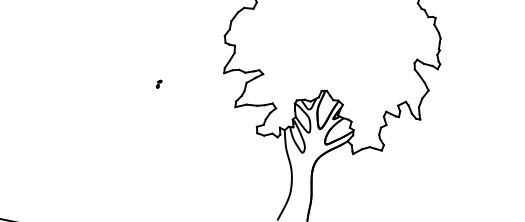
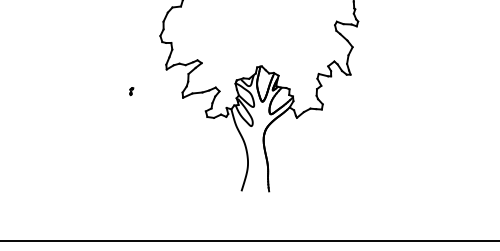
part: (158, 84) -> (131, 91), moved

